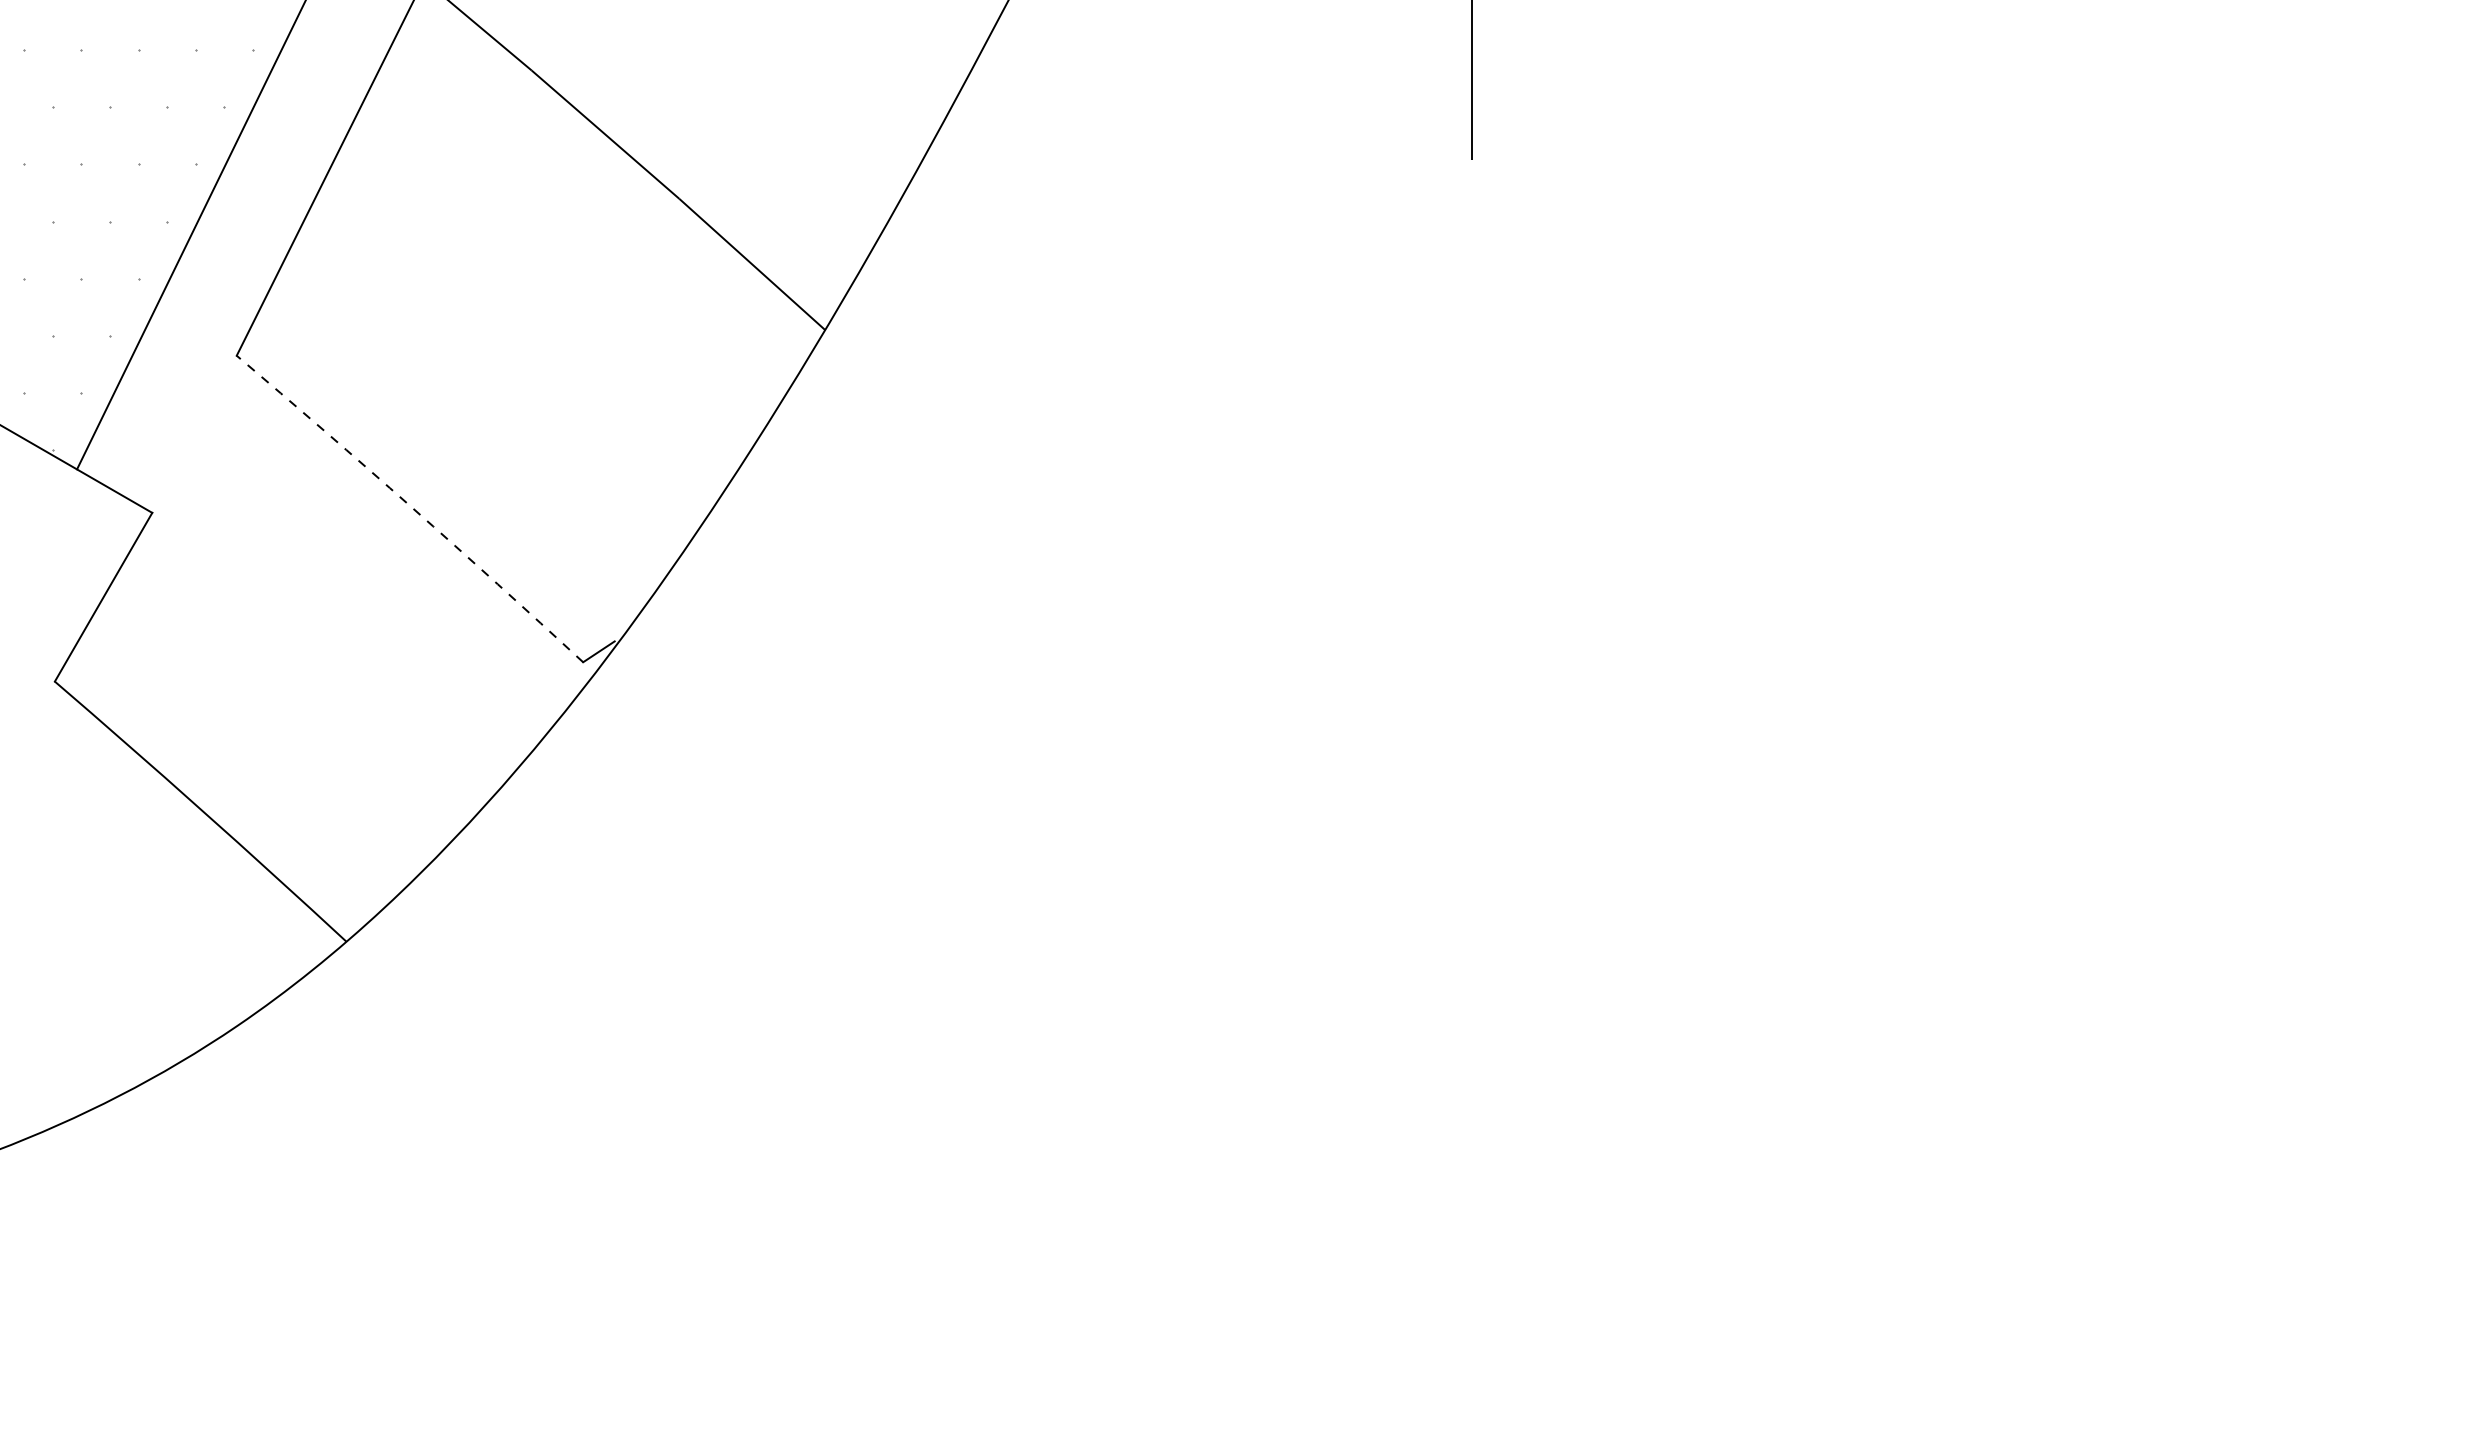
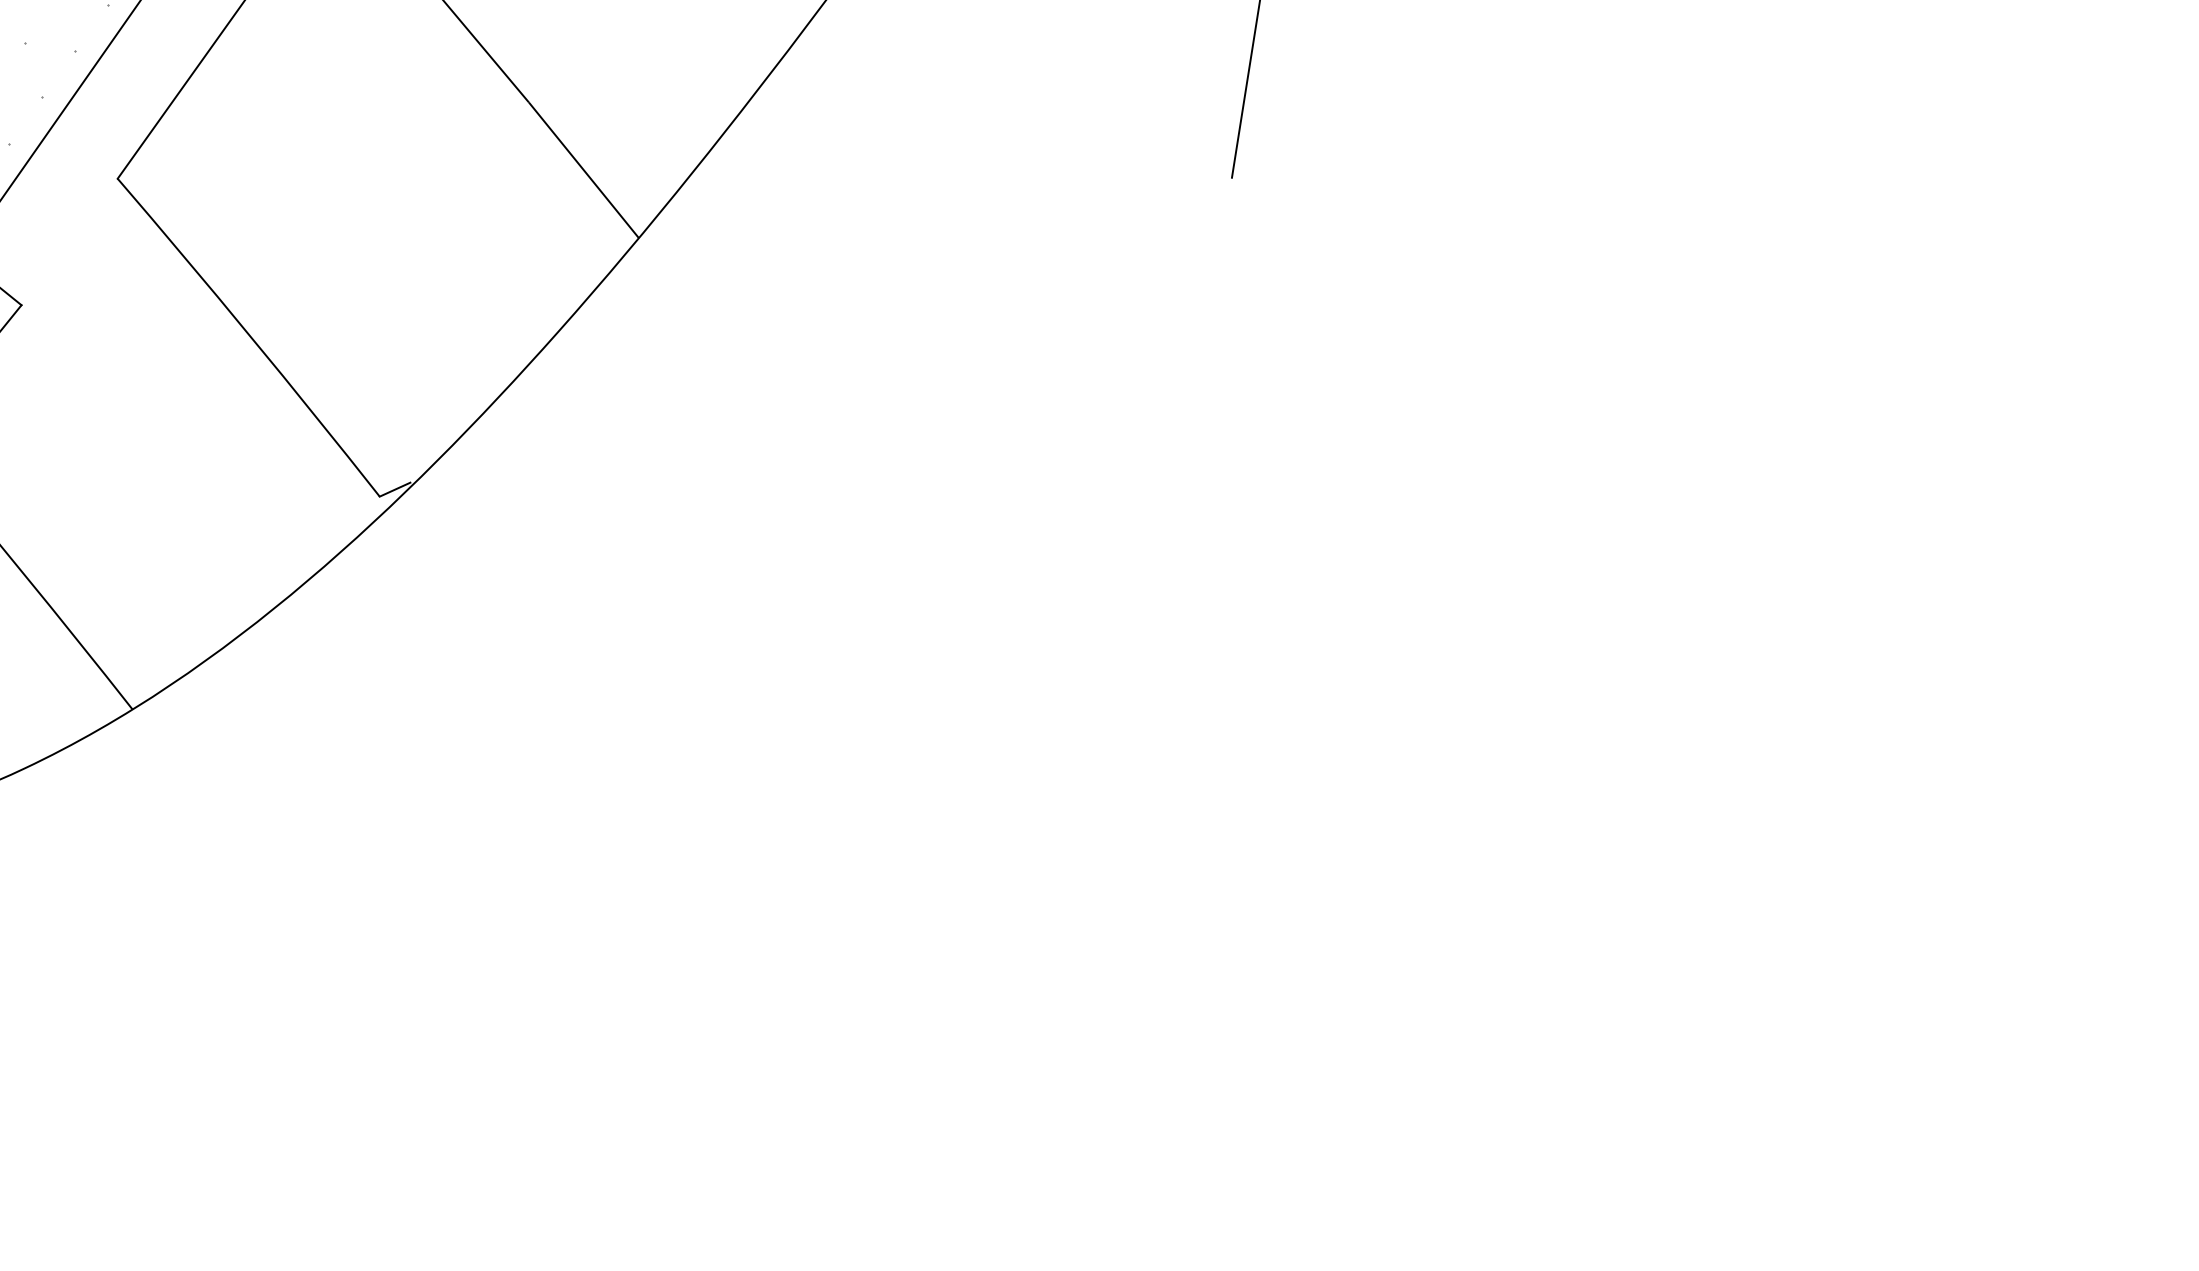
arc: (411, 507) -> (250, 336), dashed -> solid

